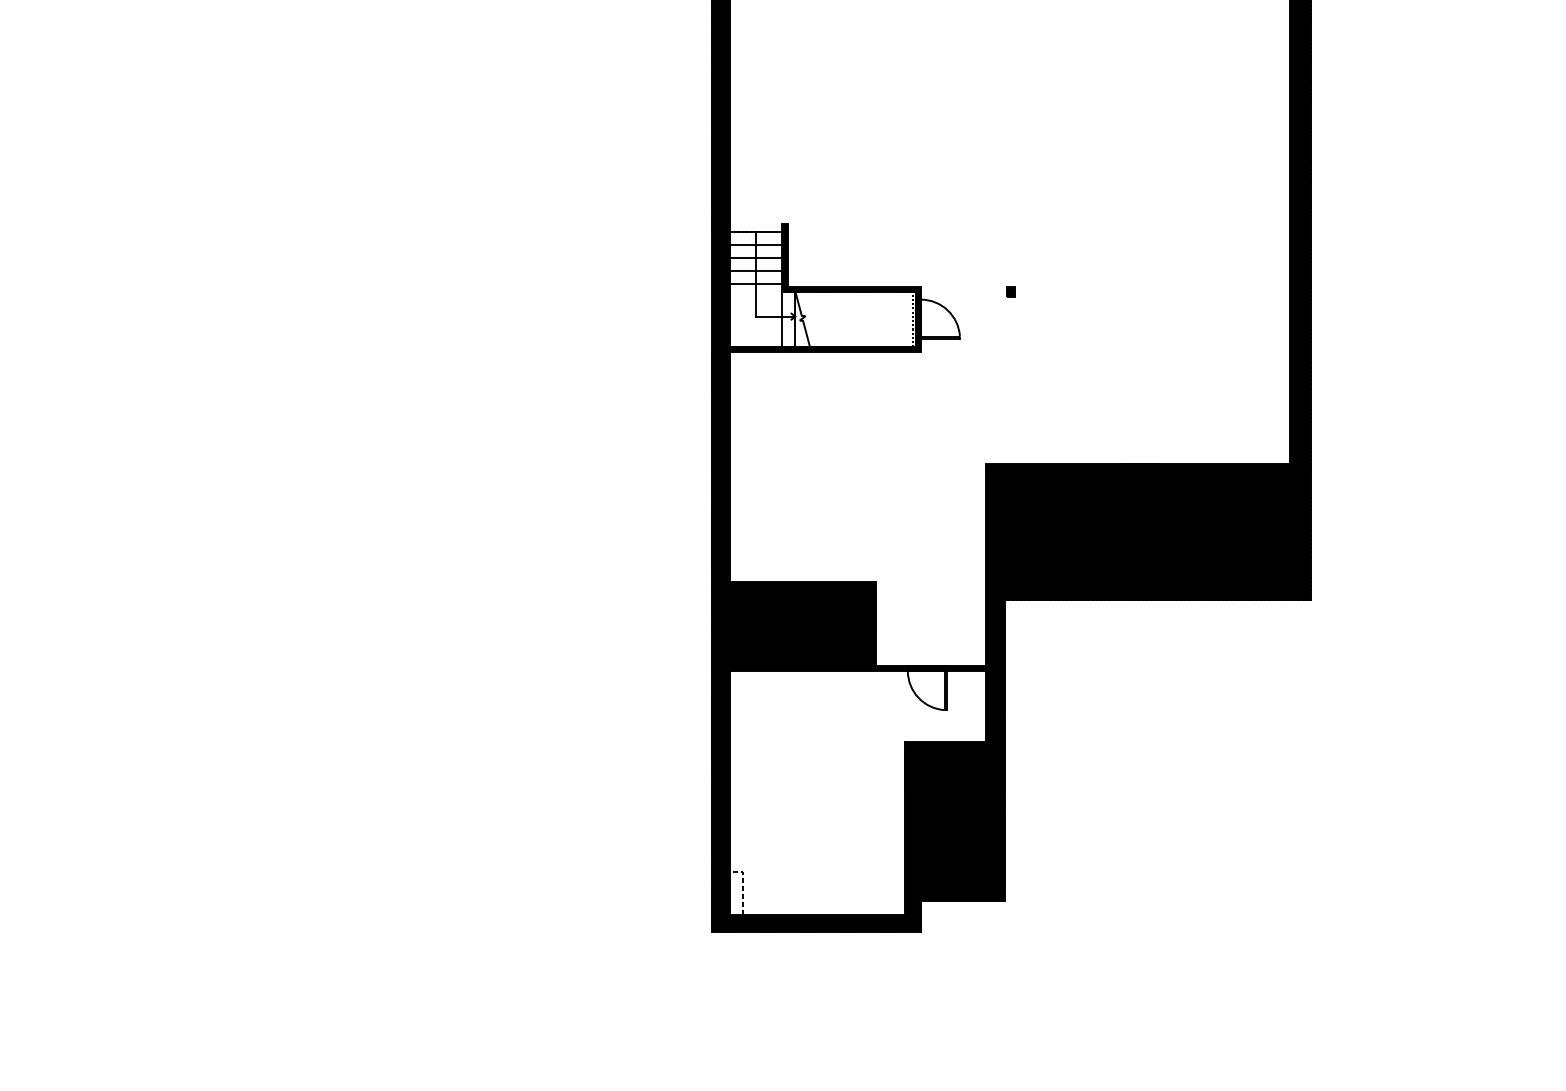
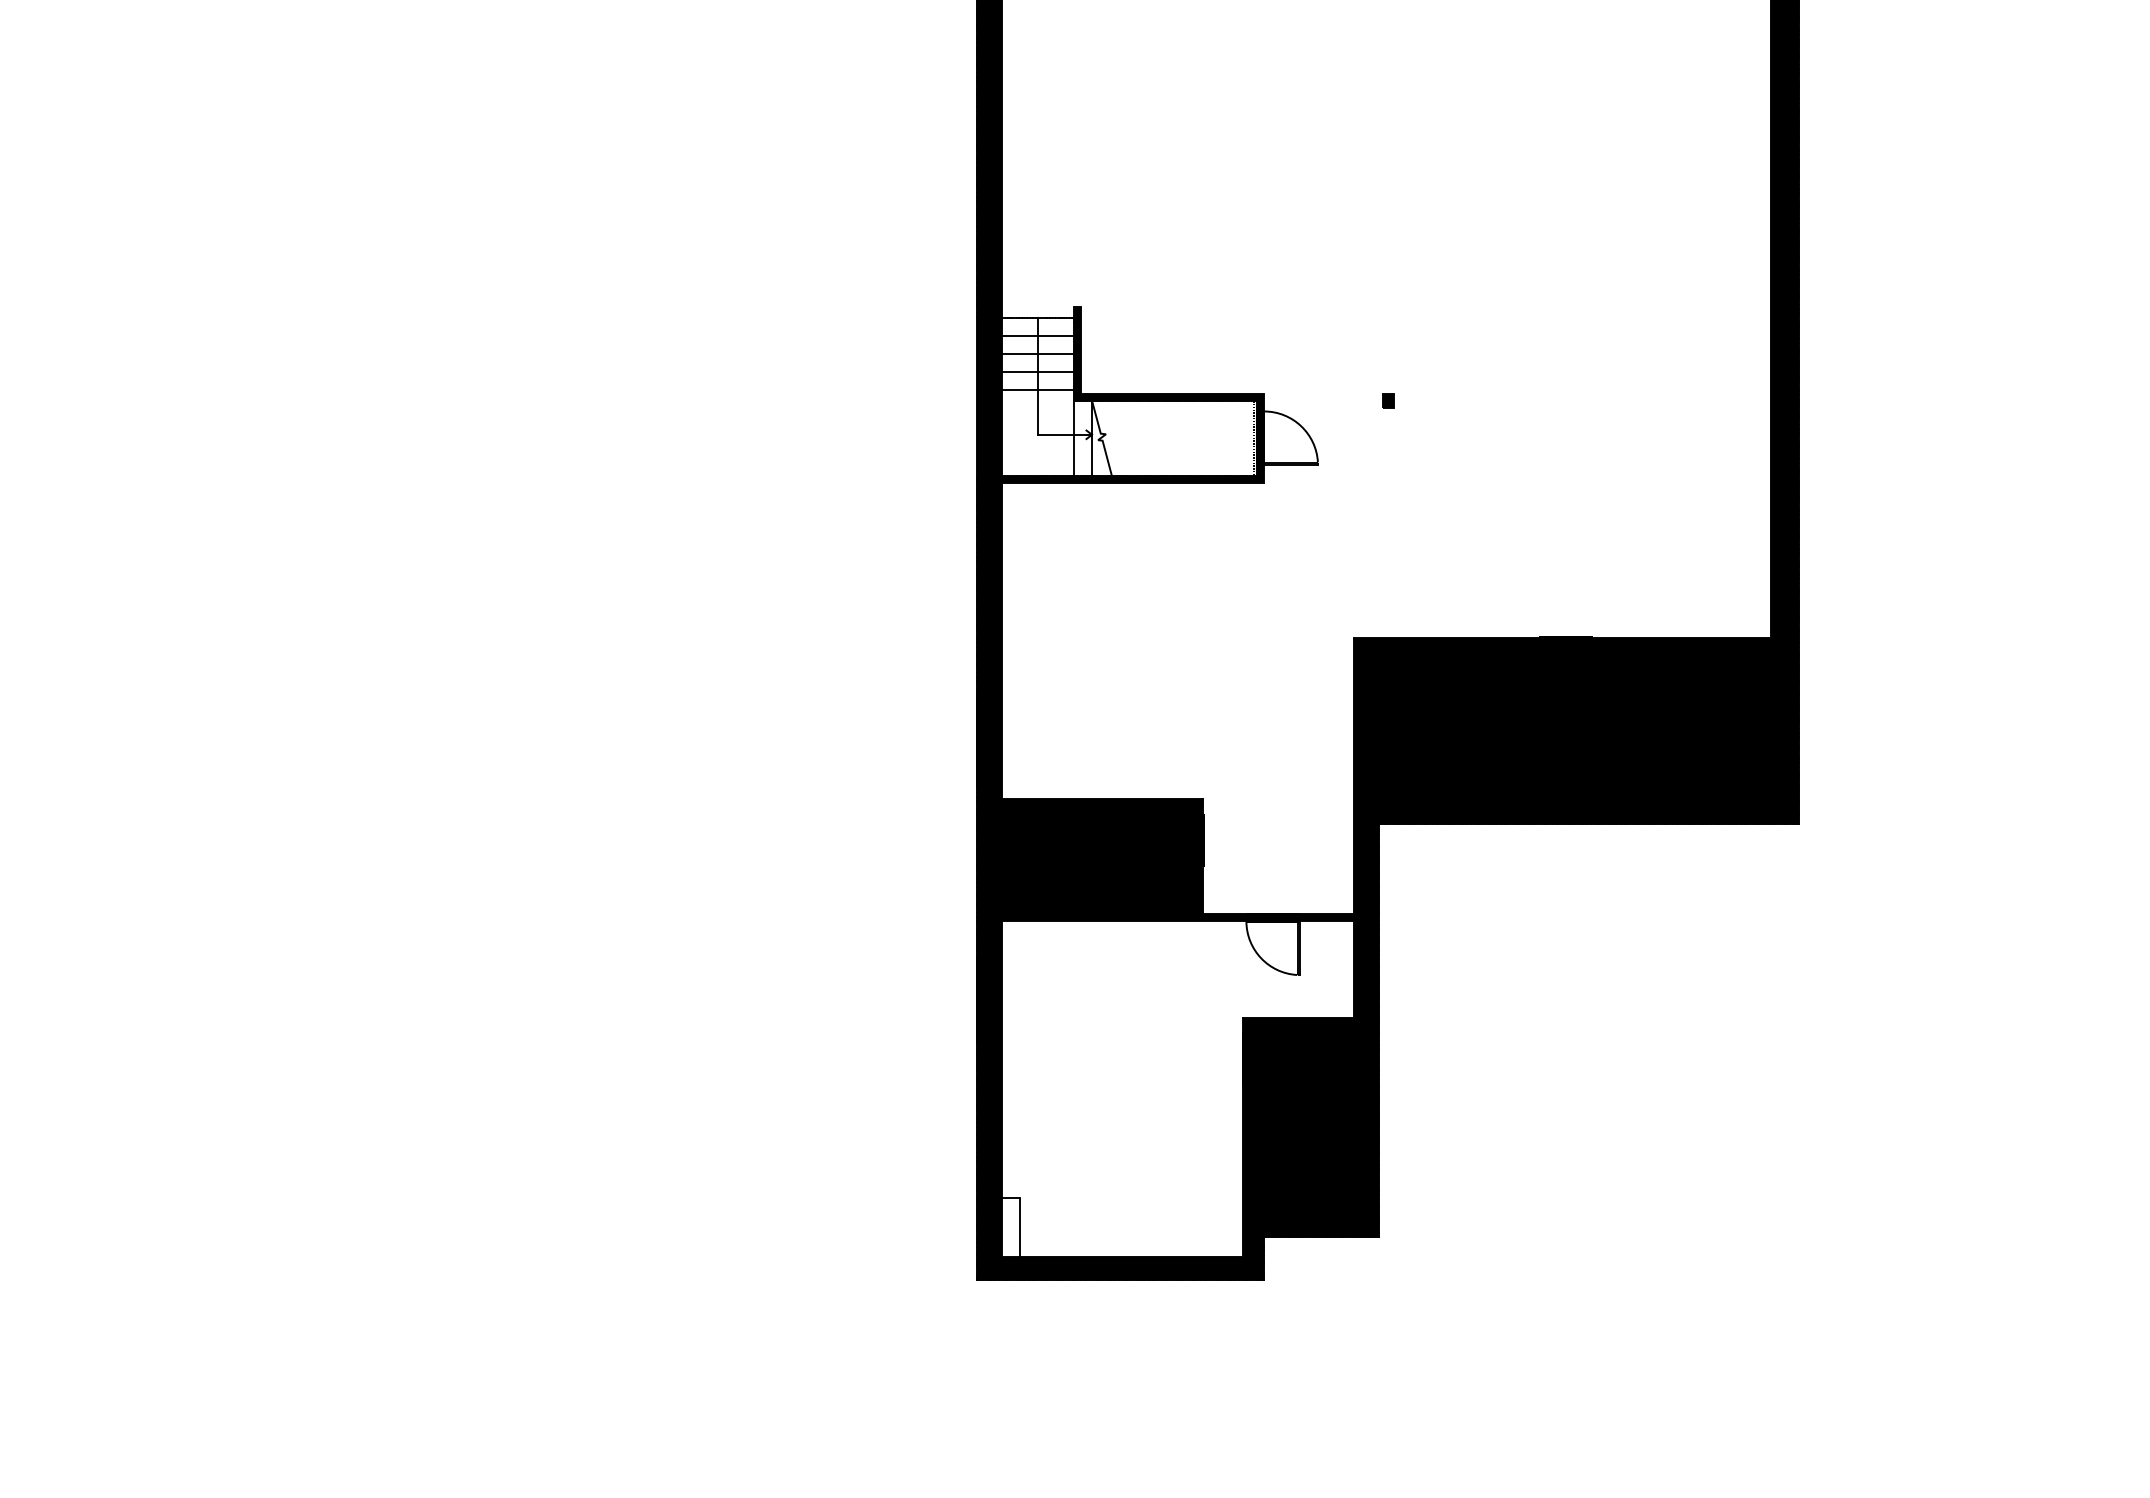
line: (743, 886) -> (1020, 1217), dashed -> solid

